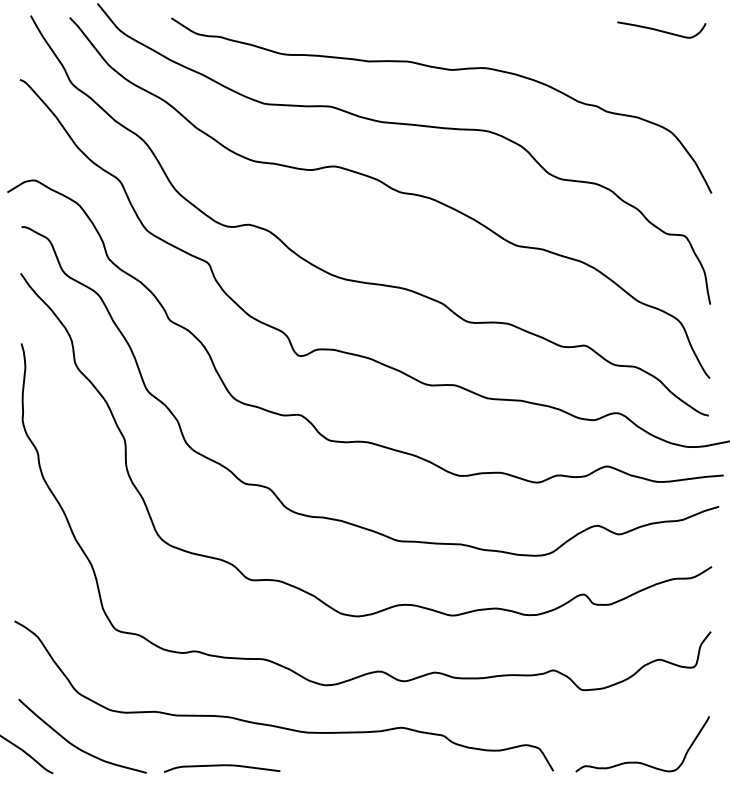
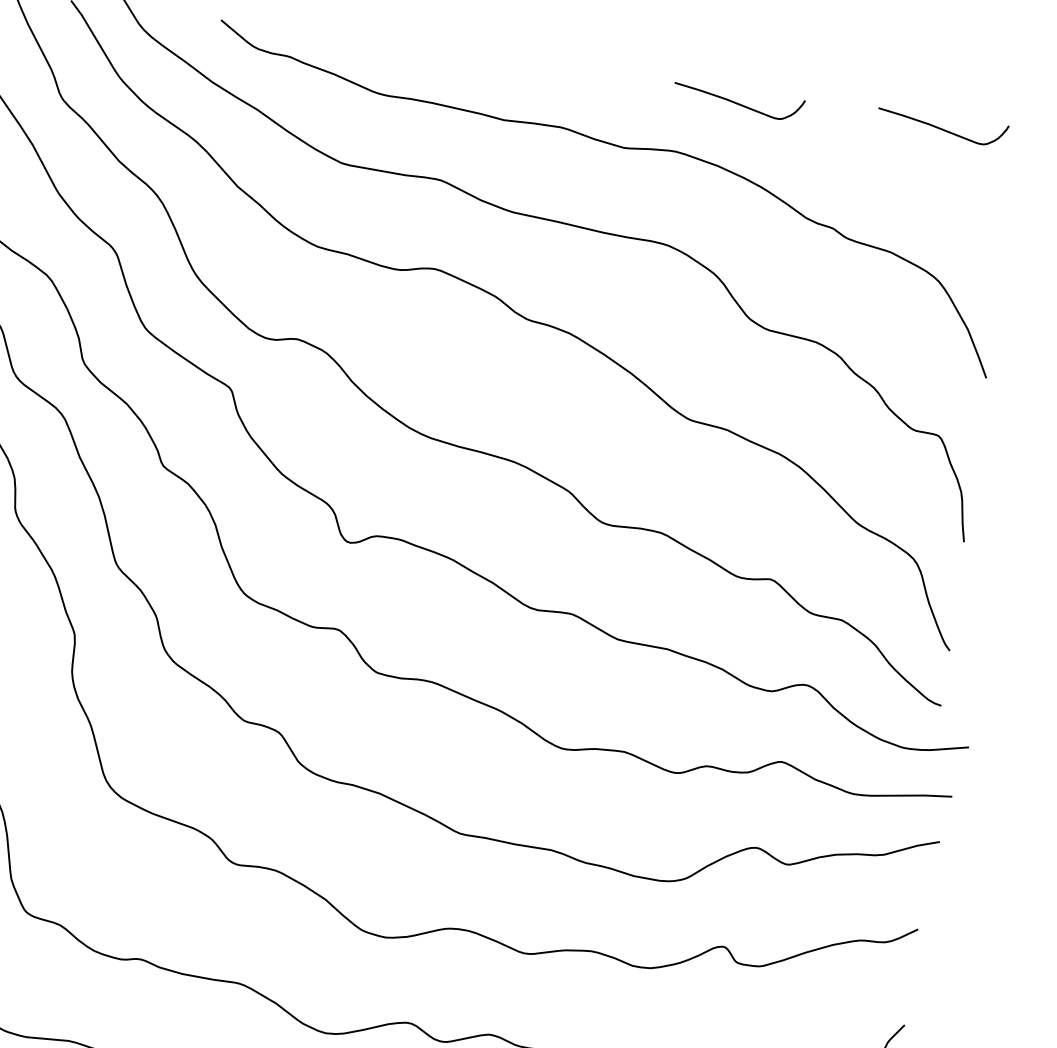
curve: (523, 30) -> (738, 103), added

